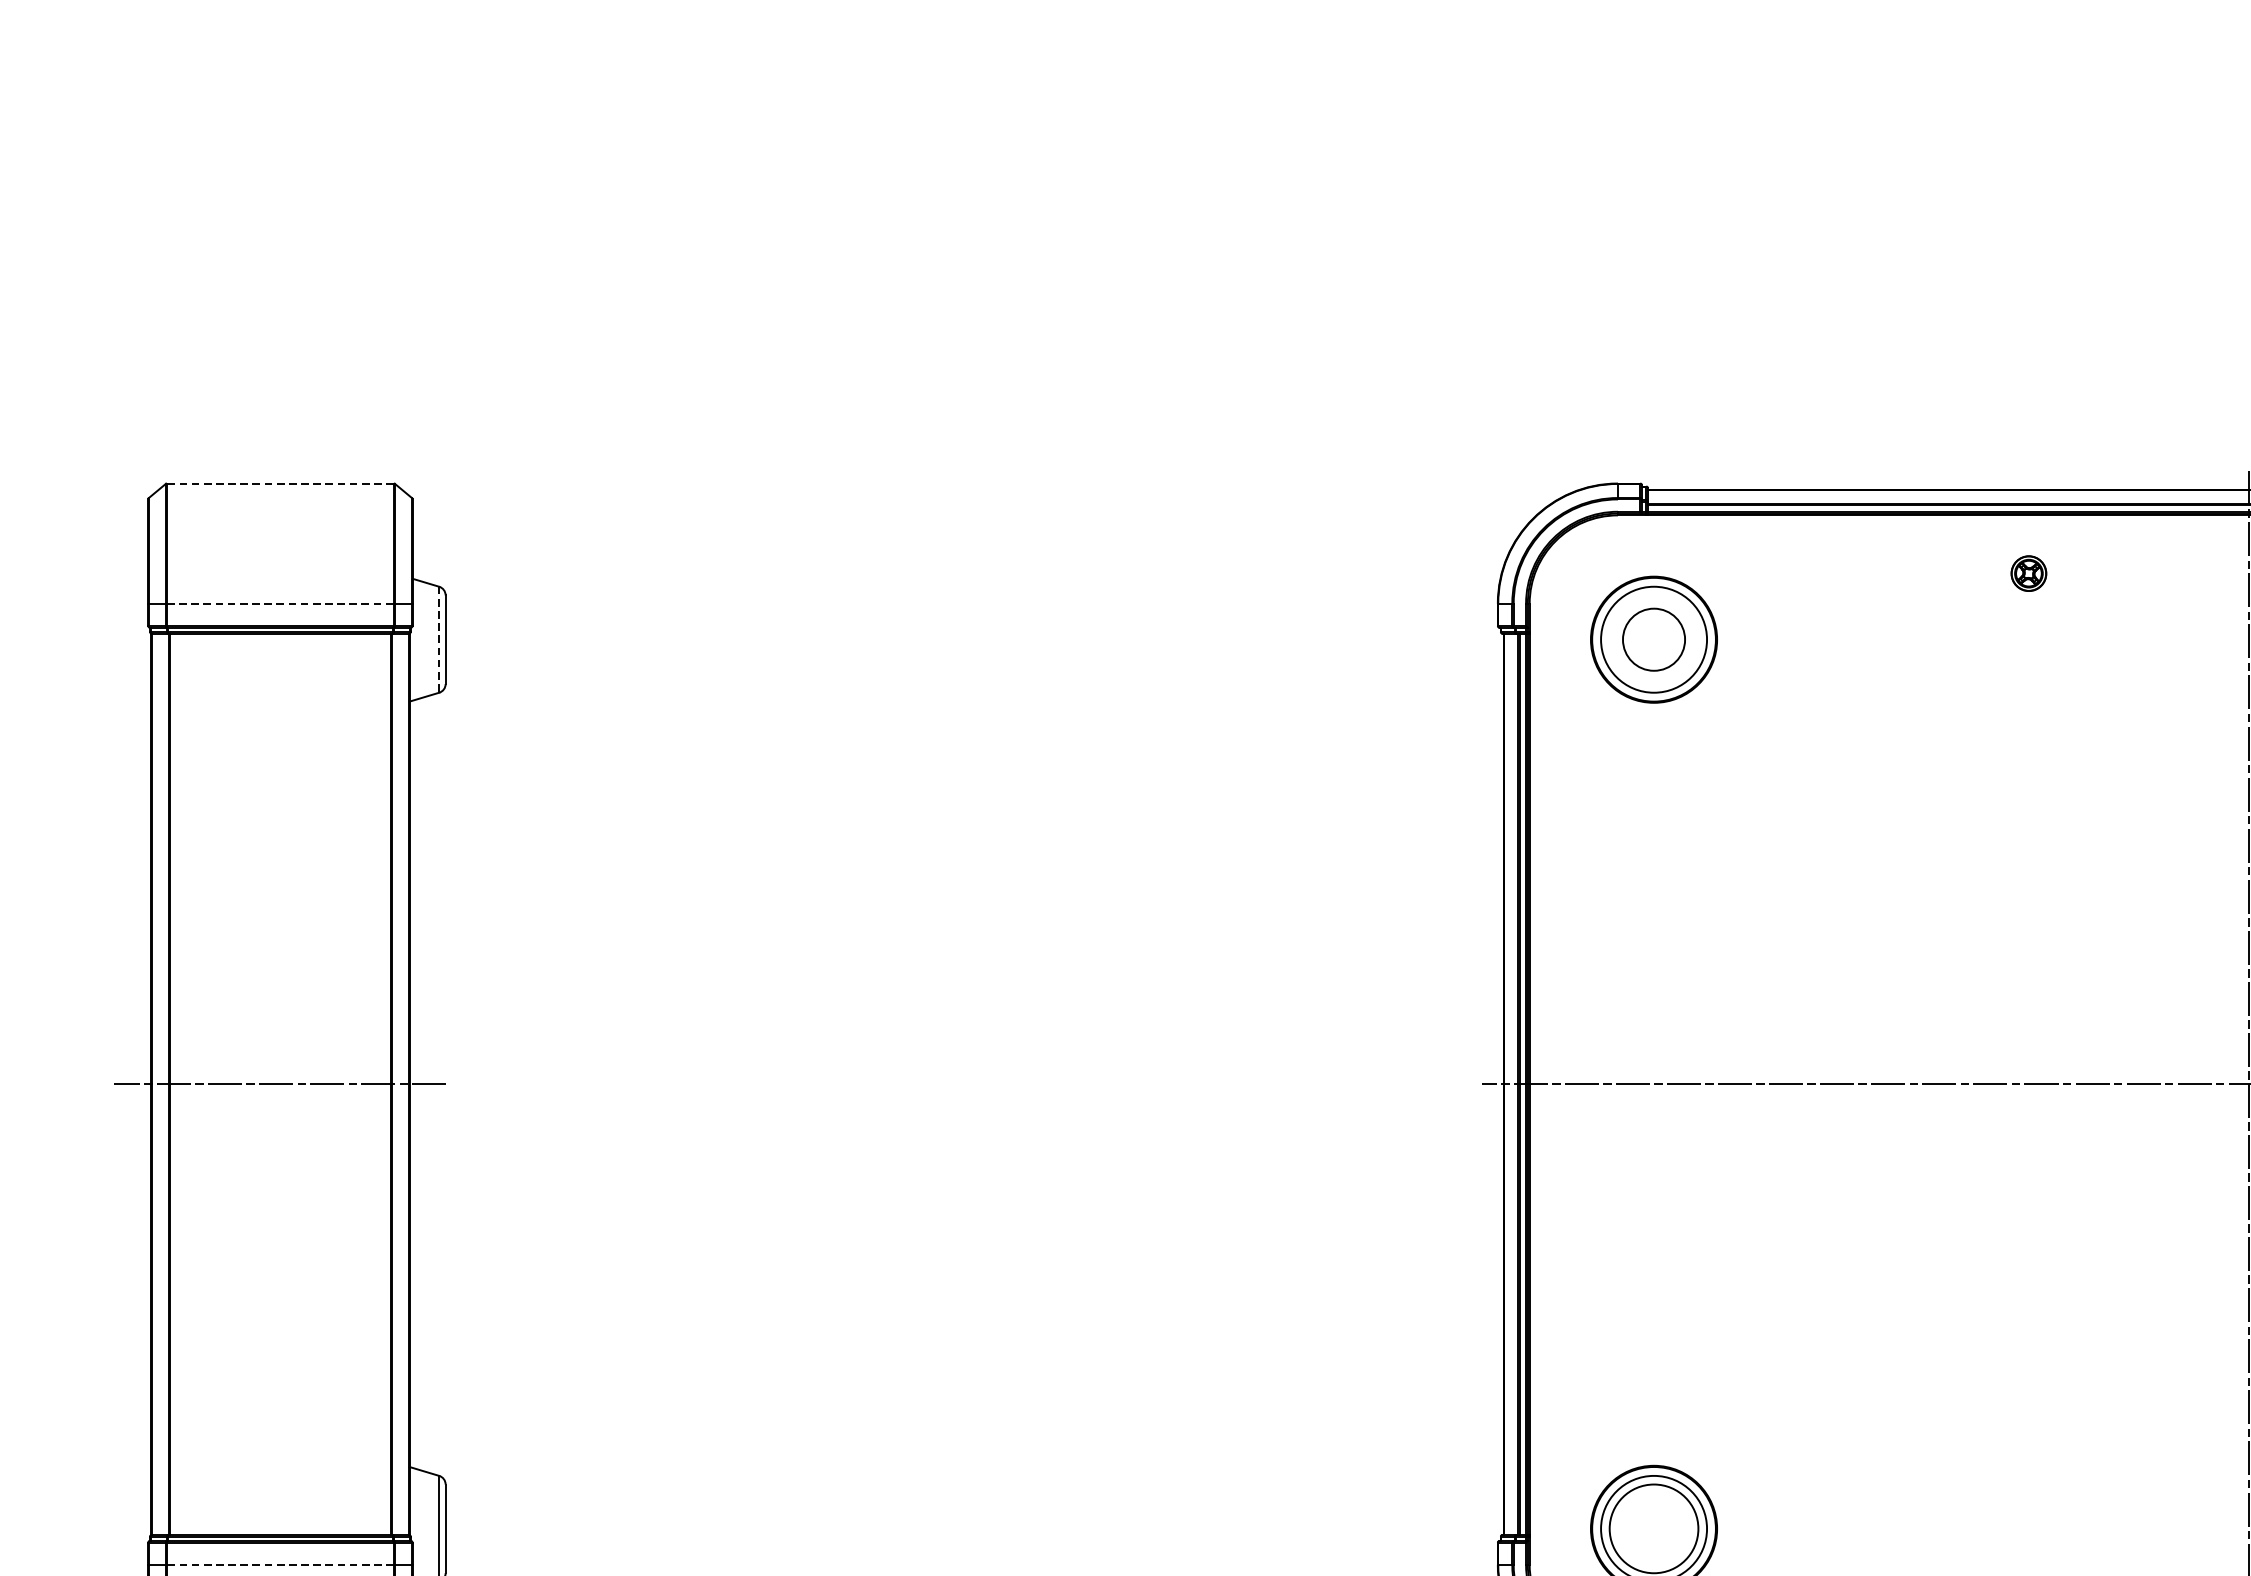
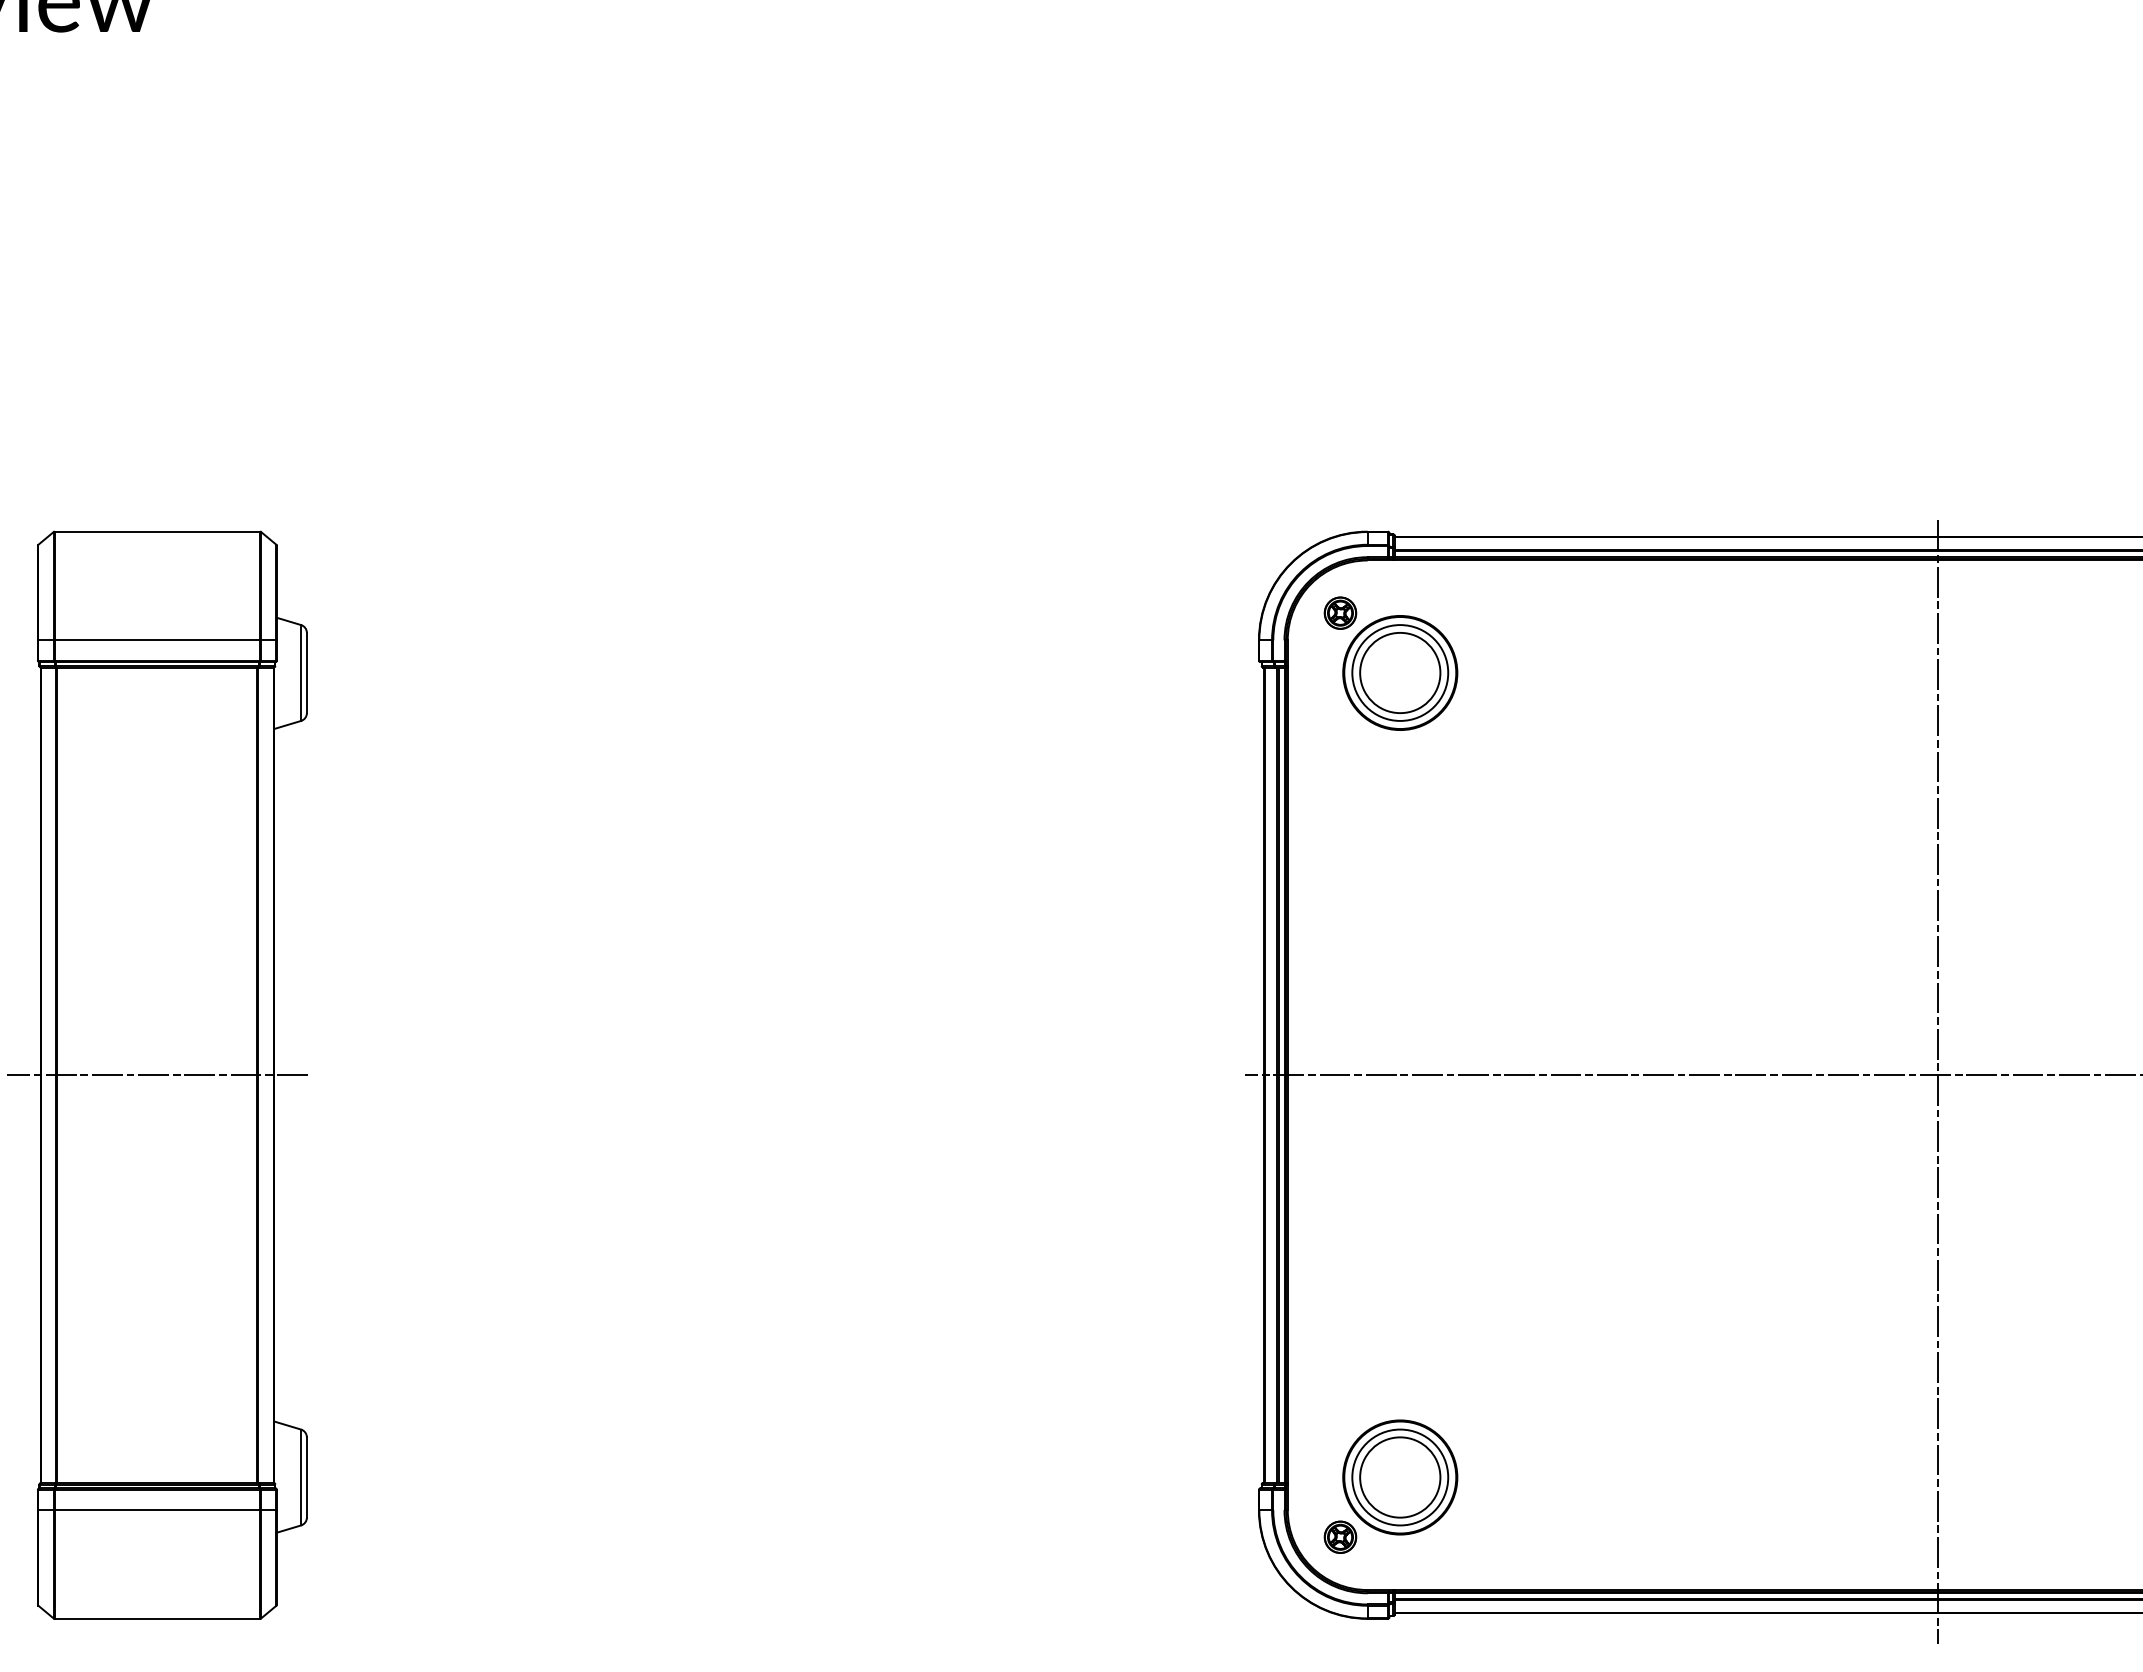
line: (280, 483) -> (157, 531), dashed -> solid
part: (2028, 572) -> (1340, 612), moved
line: (280, 603) -> (157, 640), dashed -> solid
circle: (1654, 639) -> (1400, 672), size x1.43
line: (439, 640) -> (301, 673), dashed -> solid
line: (280, 1565) -> (157, 1510), dashed -> solid

